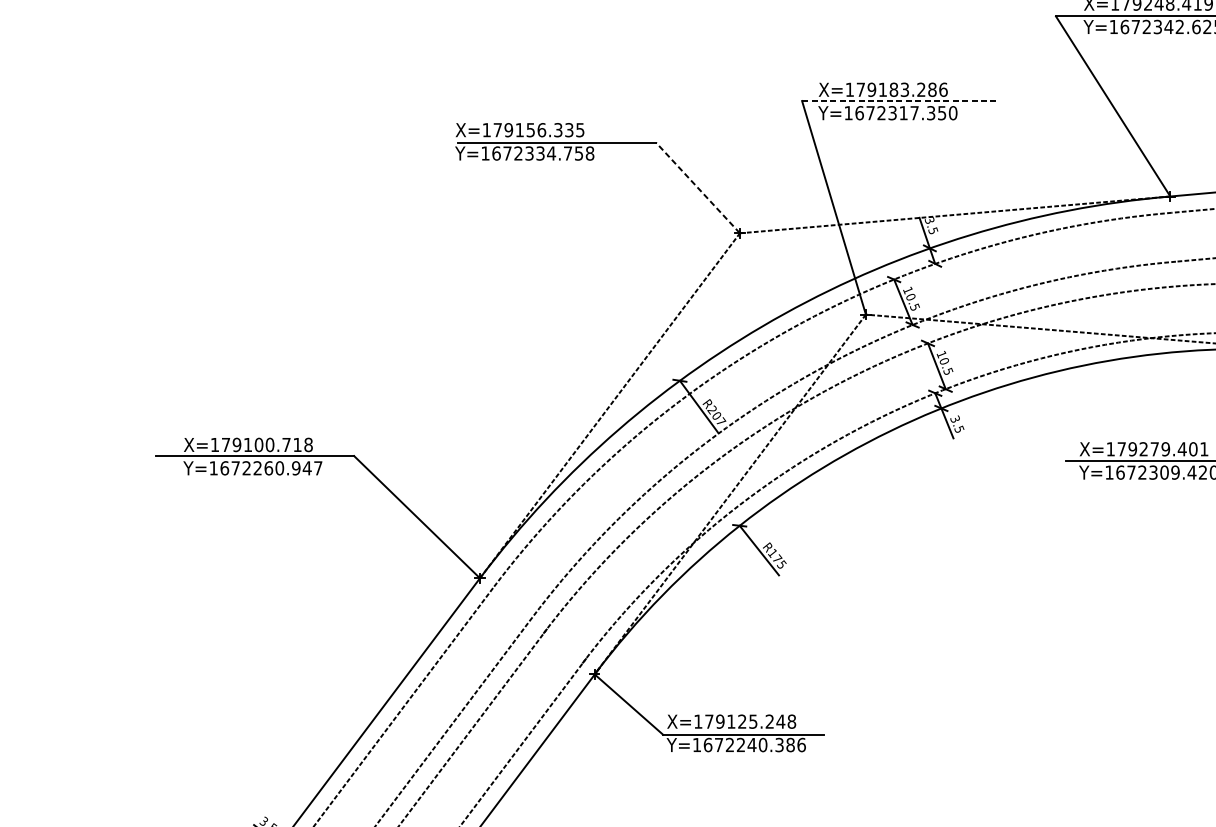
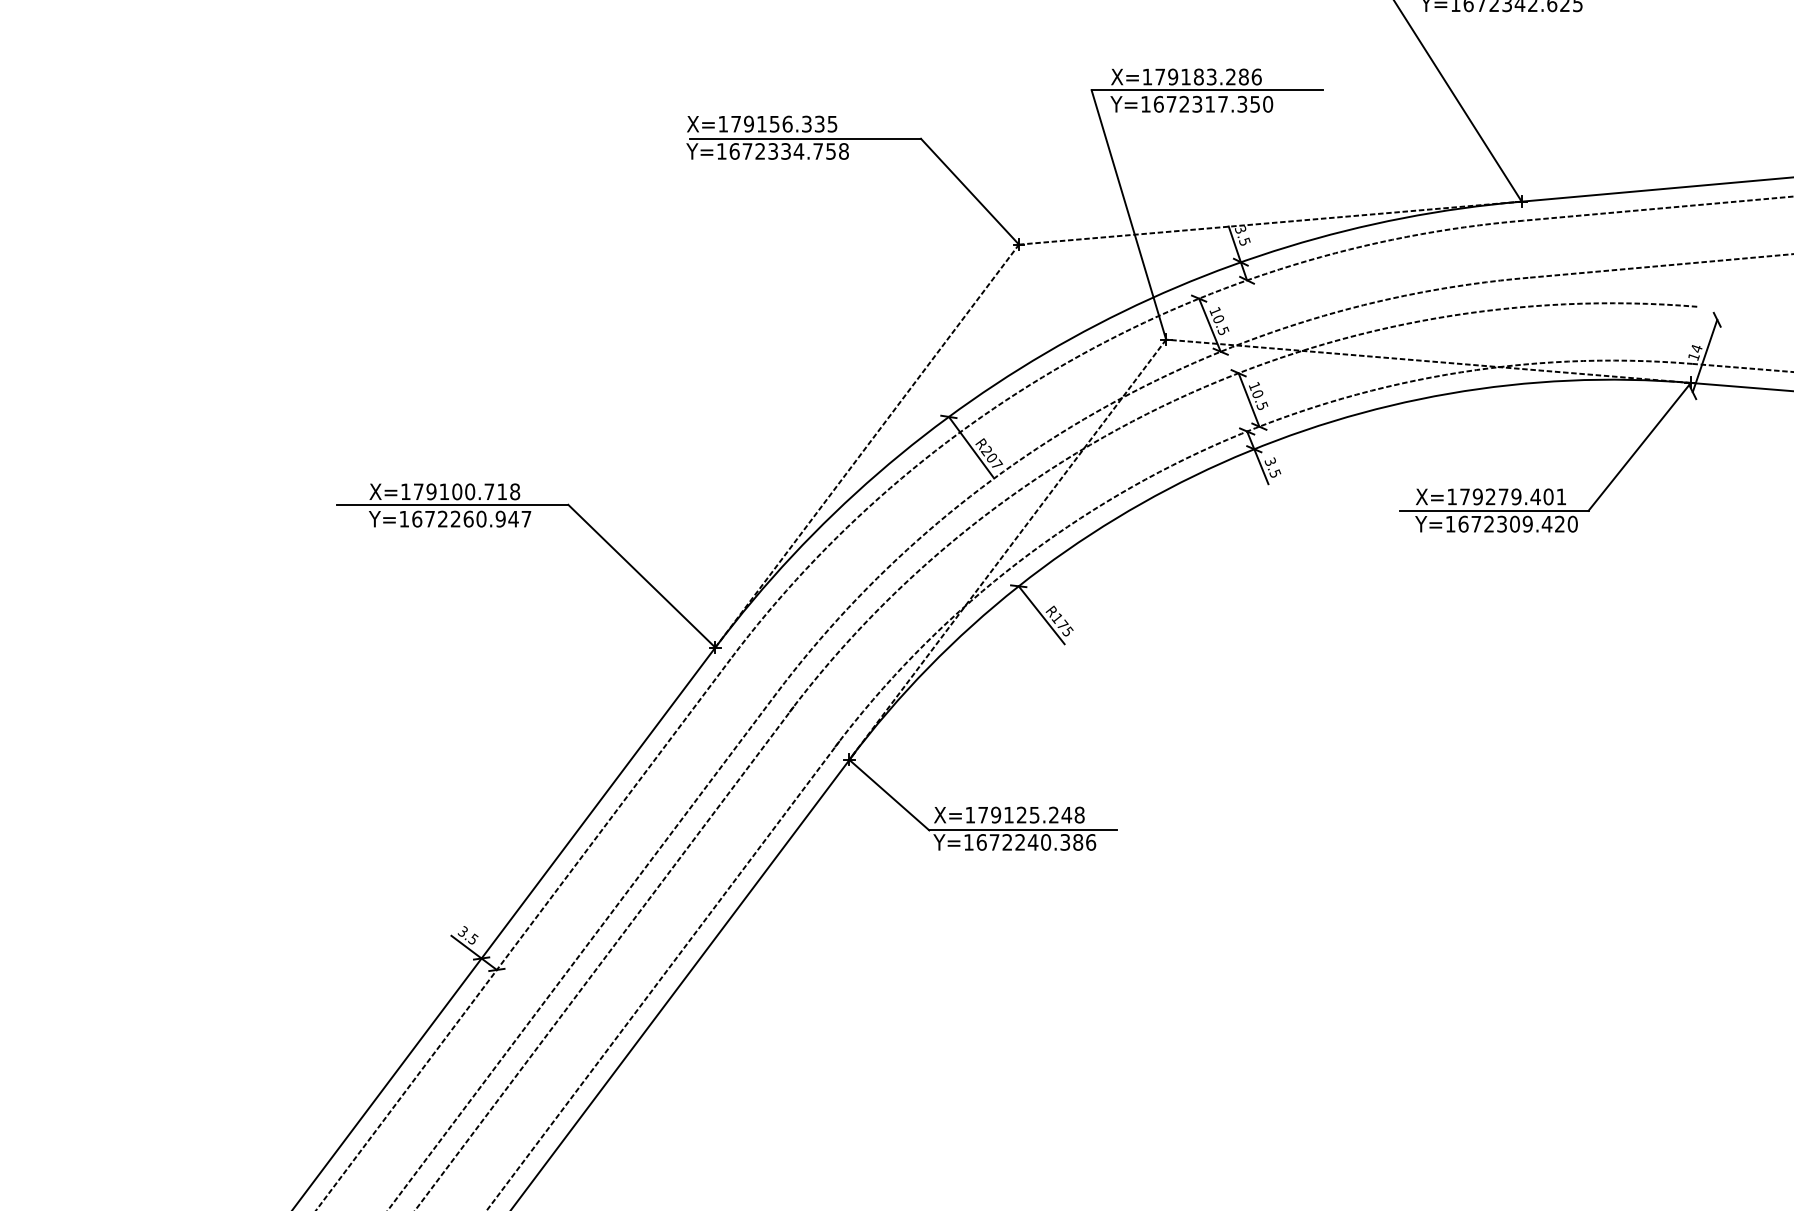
line: (901, 101) -> (1207, 90), dashed -> solid
line: (697, 187) -> (969, 191), dashed -> solid

